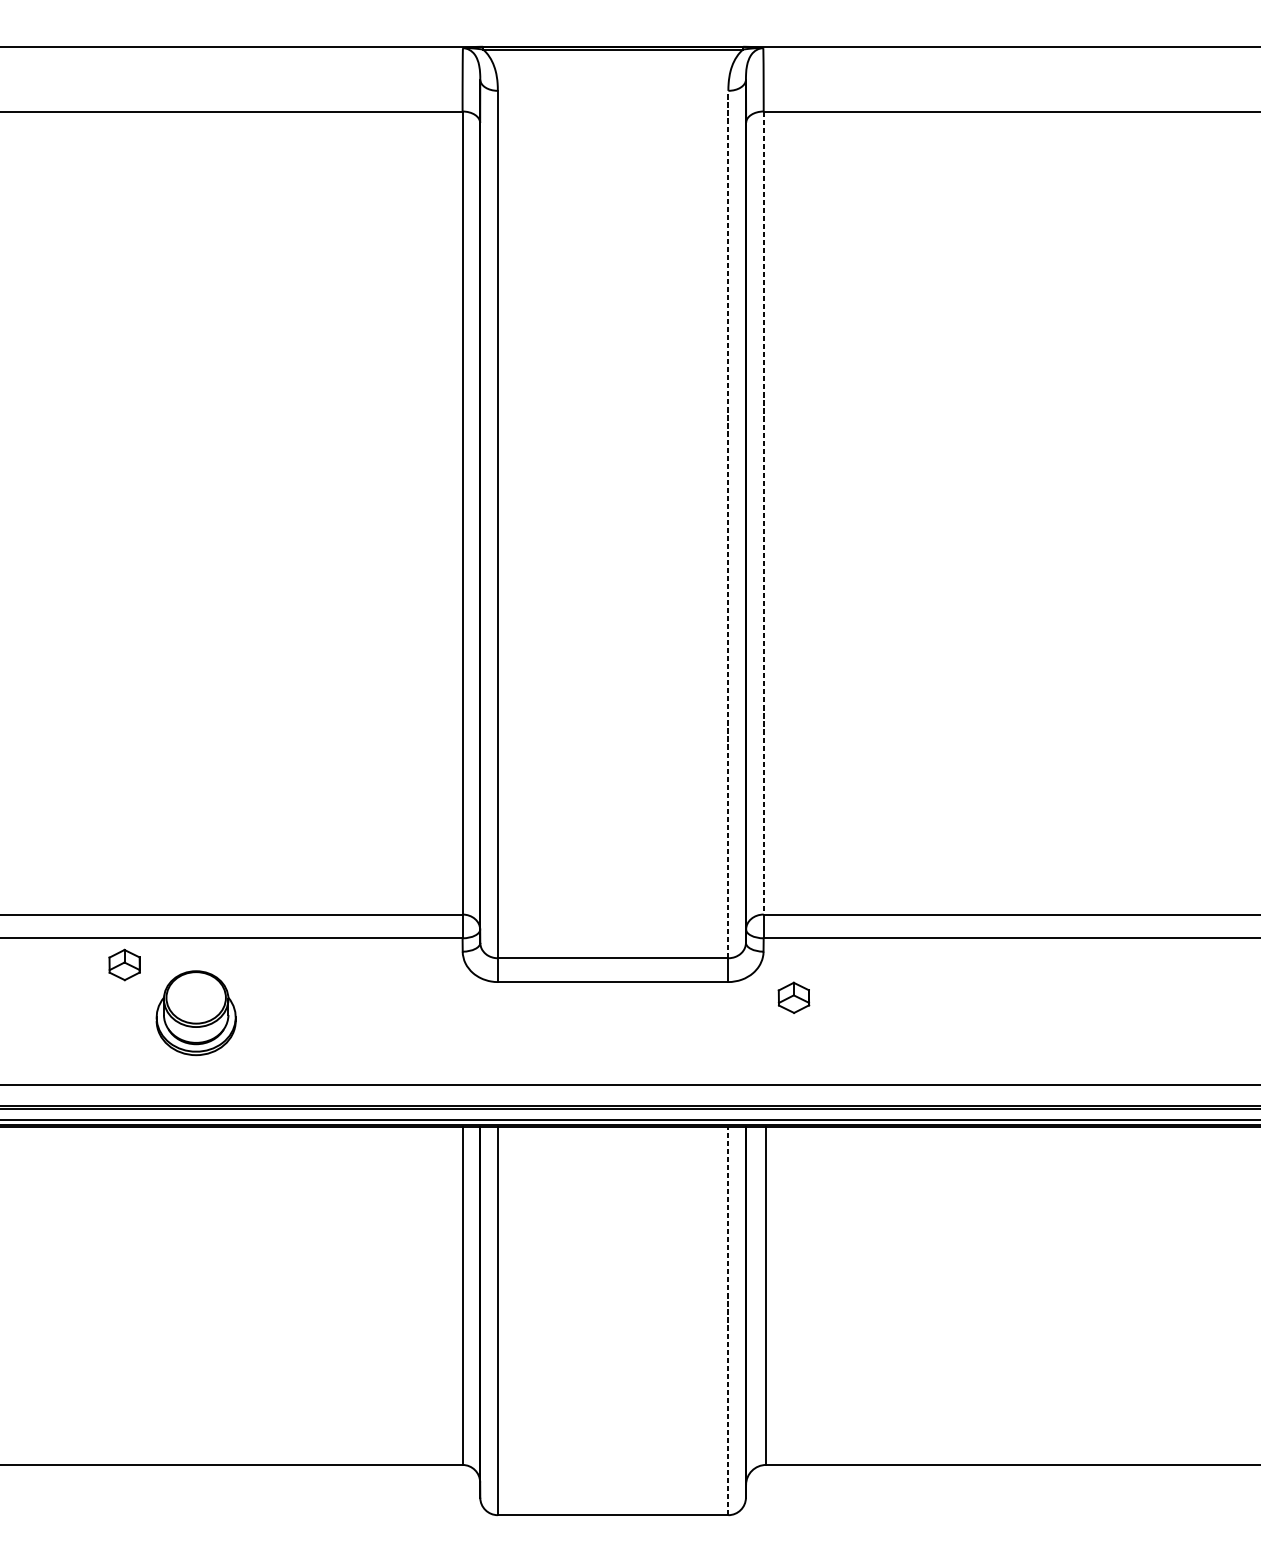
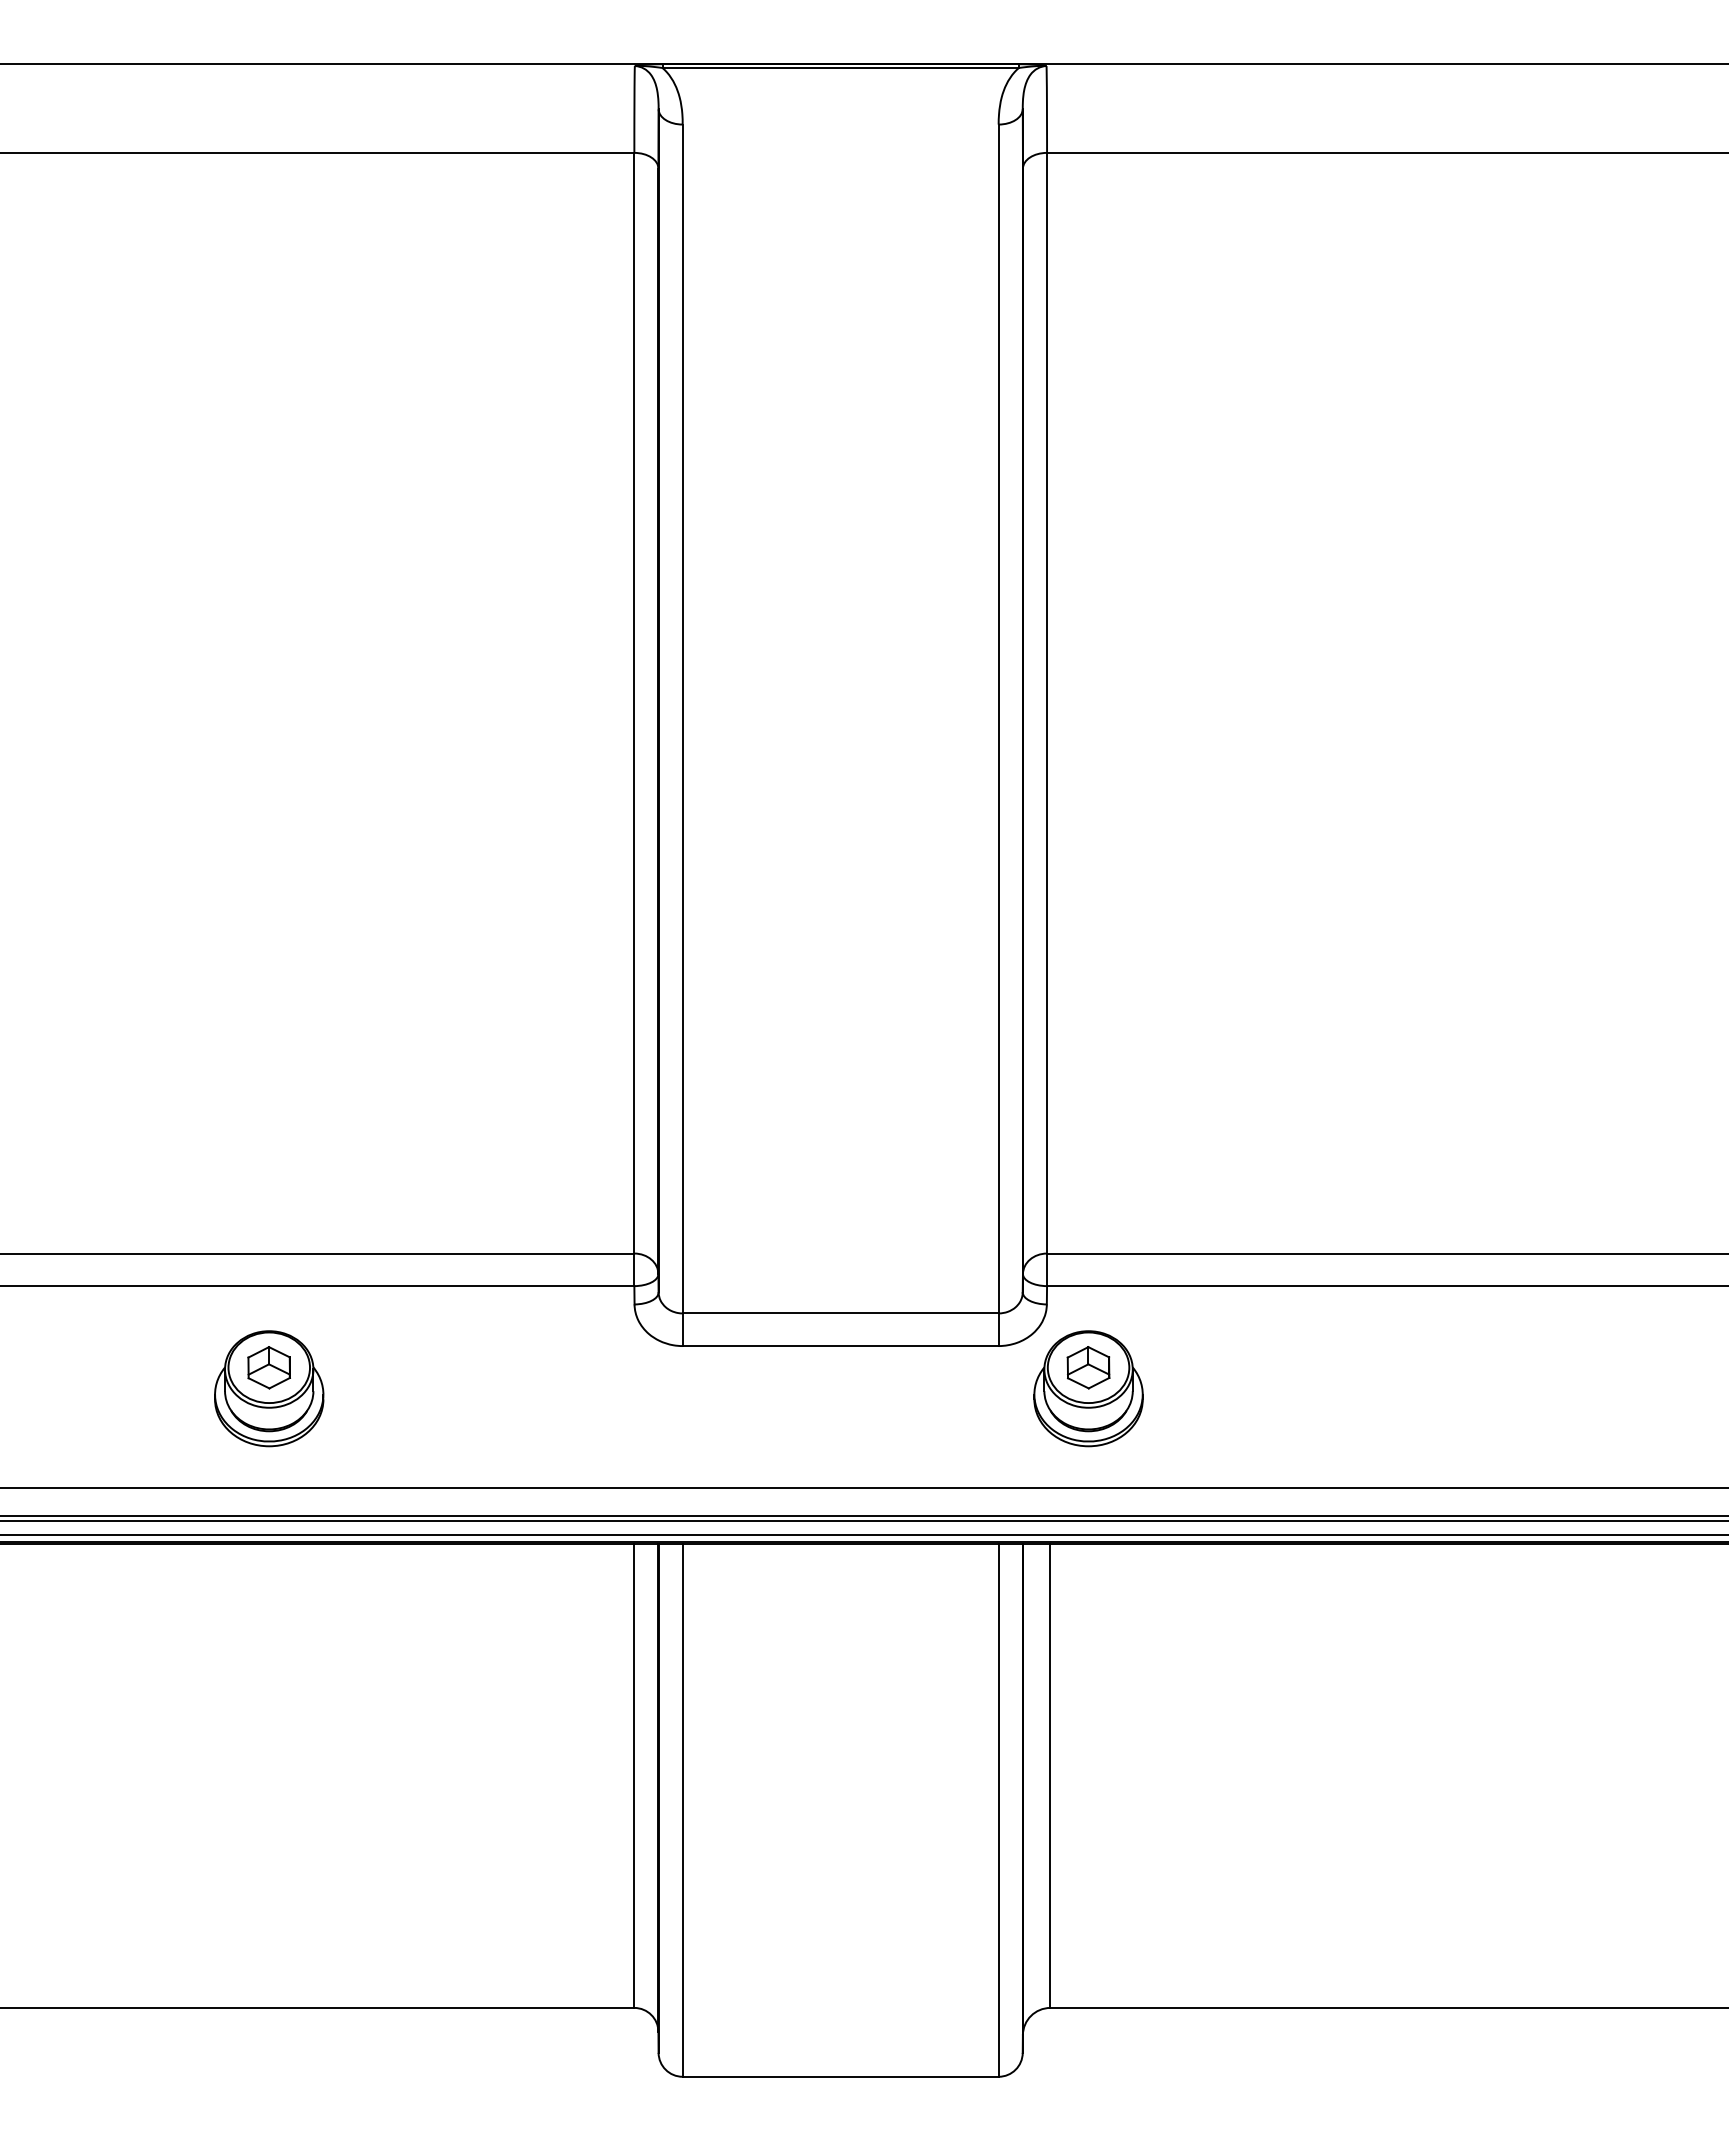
line: (764, 513) -> (1047, 703), dashed -> solid
line: (728, 524) -> (998, 718), dashed -> solid
part: (124, 964) -> (268, 1367), moved
part: (793, 1013) -> (1088, 1388), added
line: (728, 1320) -> (998, 1810), dashed -> solid

